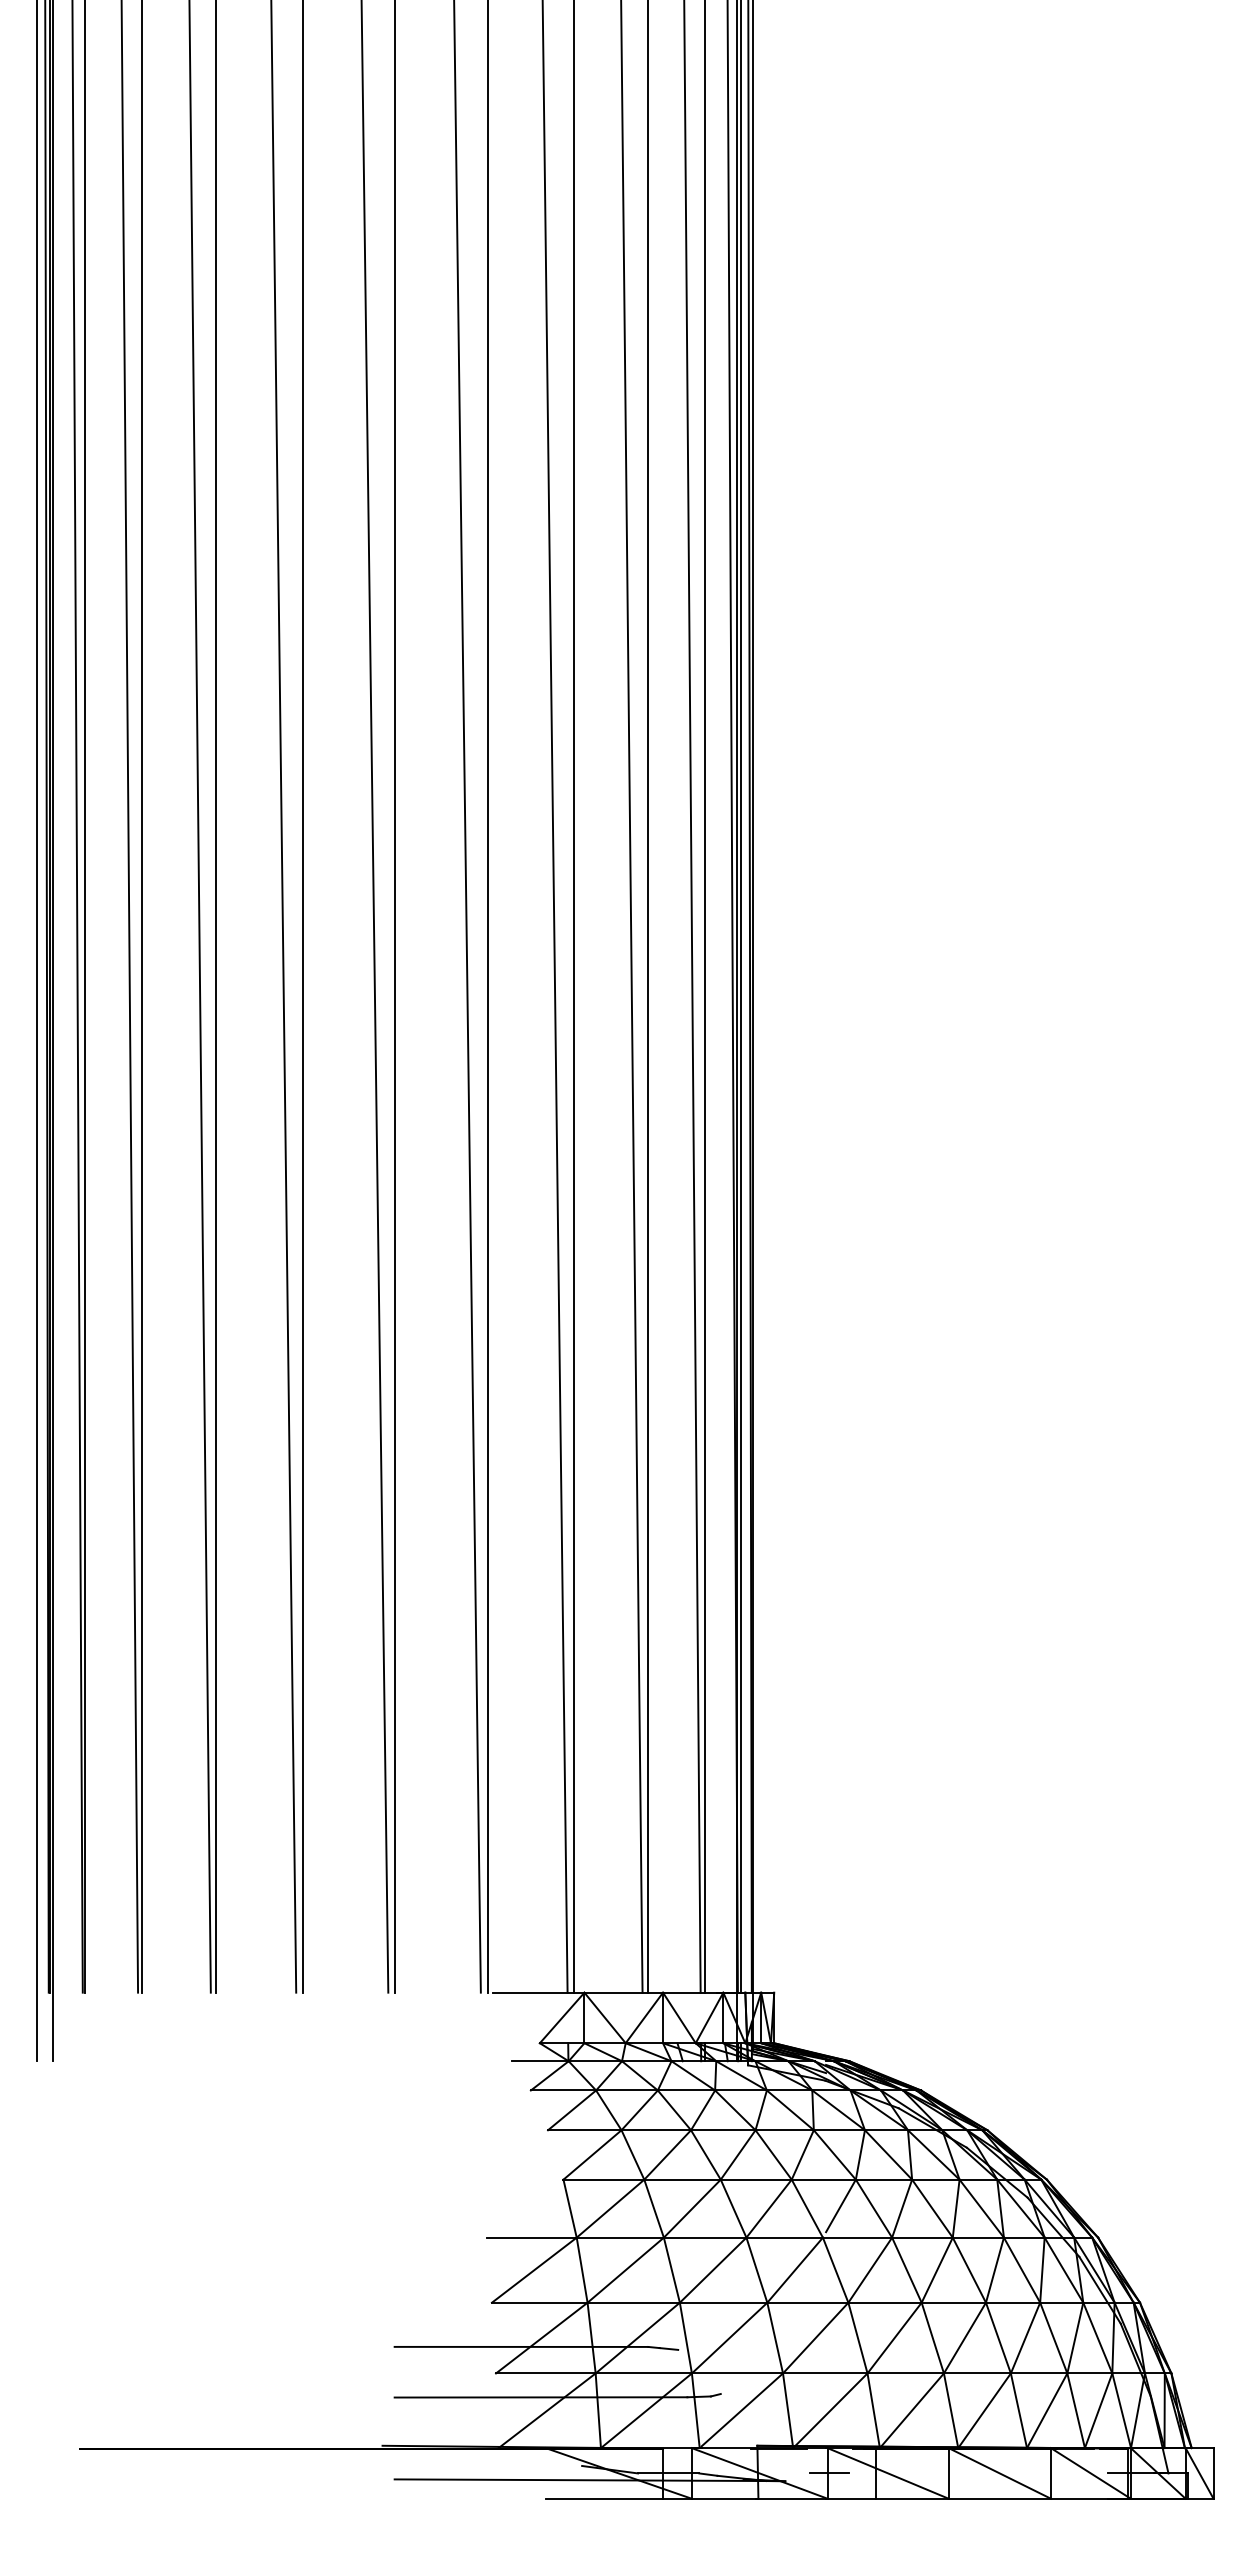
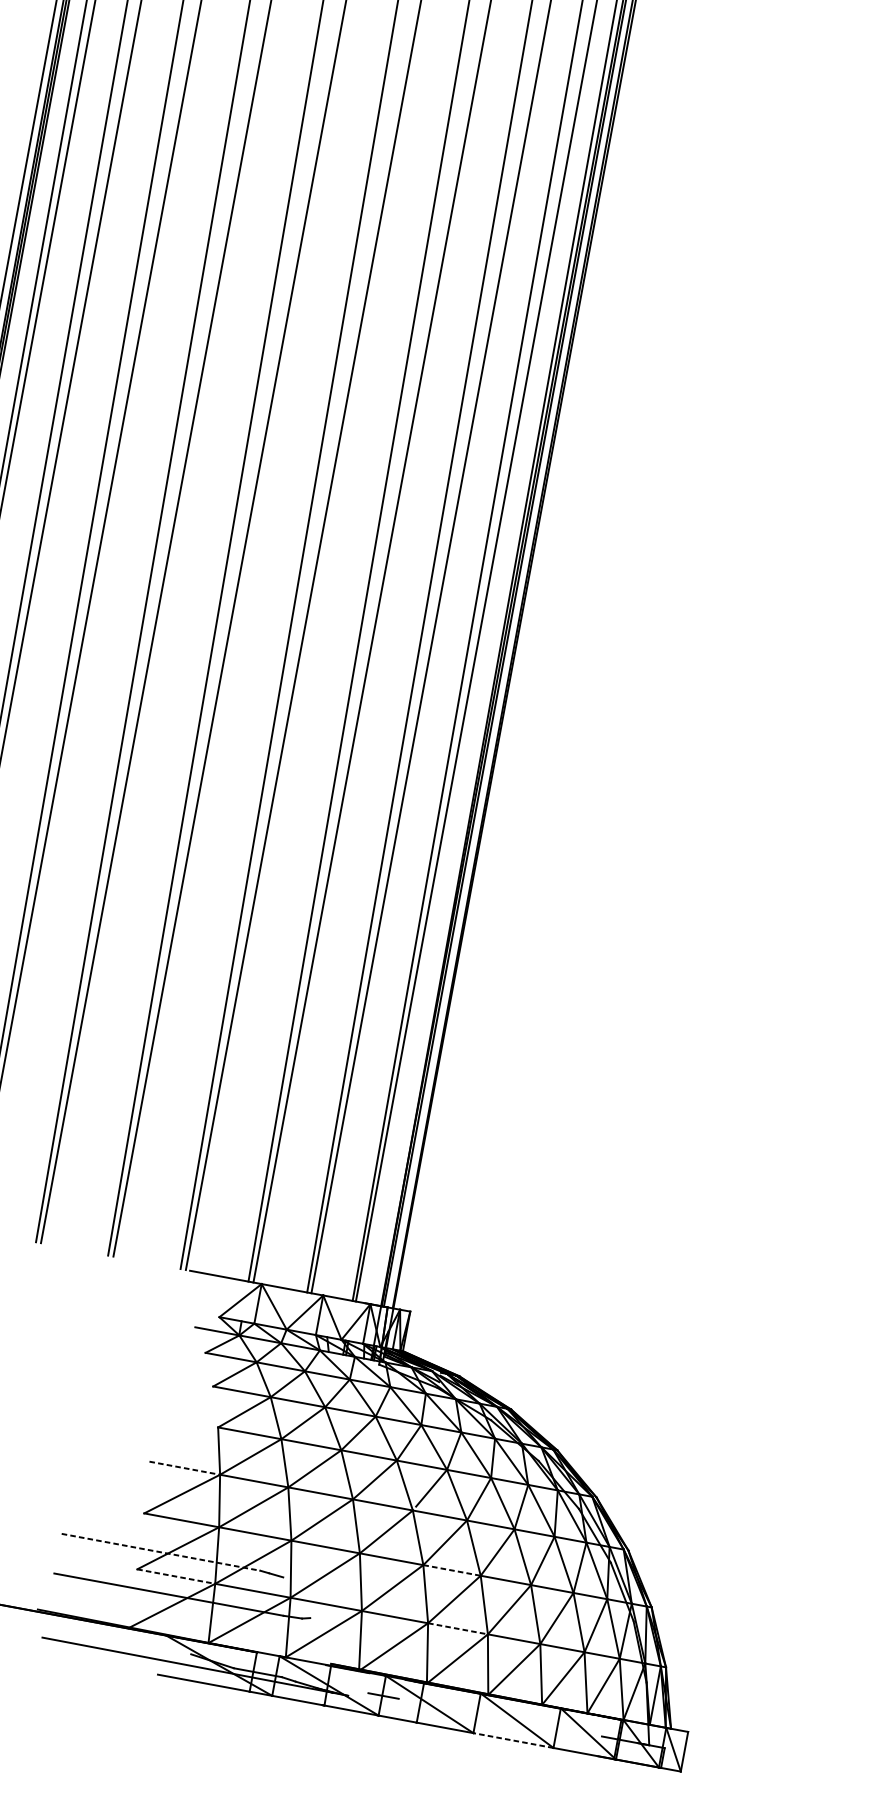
line: (532, 2237) -> (185, 1468), solid -> dashed
line: (885, 2302) -> (452, 1570), solid -> dashed
line: (521, 2346) -> (161, 1551), solid -> dashed
line: (545, 2373) -> (175, 1576), solid -> dashed
line: (906, 2373) -> (458, 1628), solid -> dashed
line: (999, 2498) -> (513, 1740), solid -> dashed

